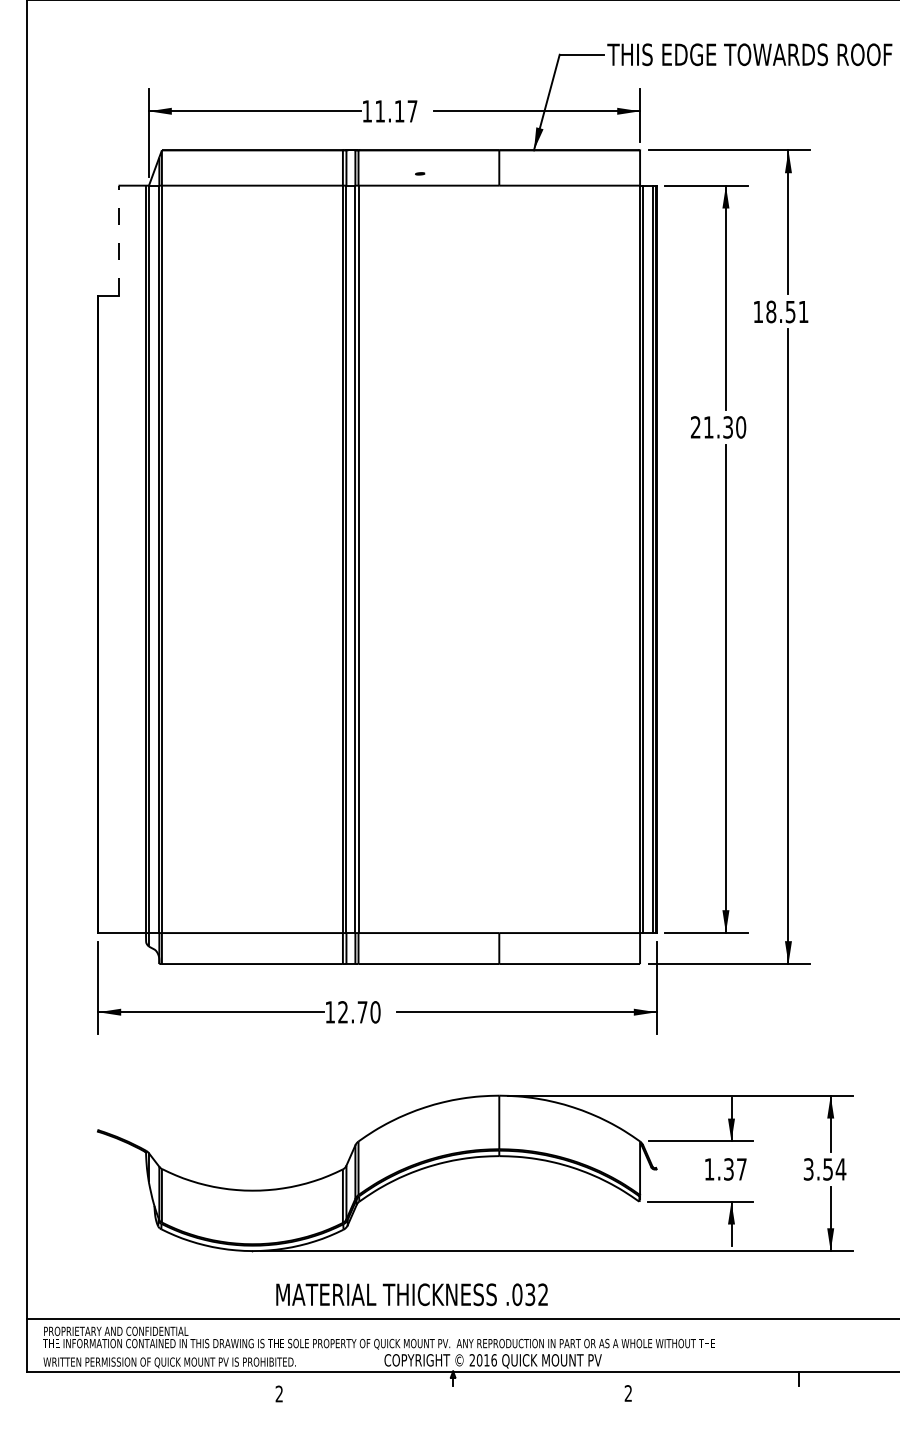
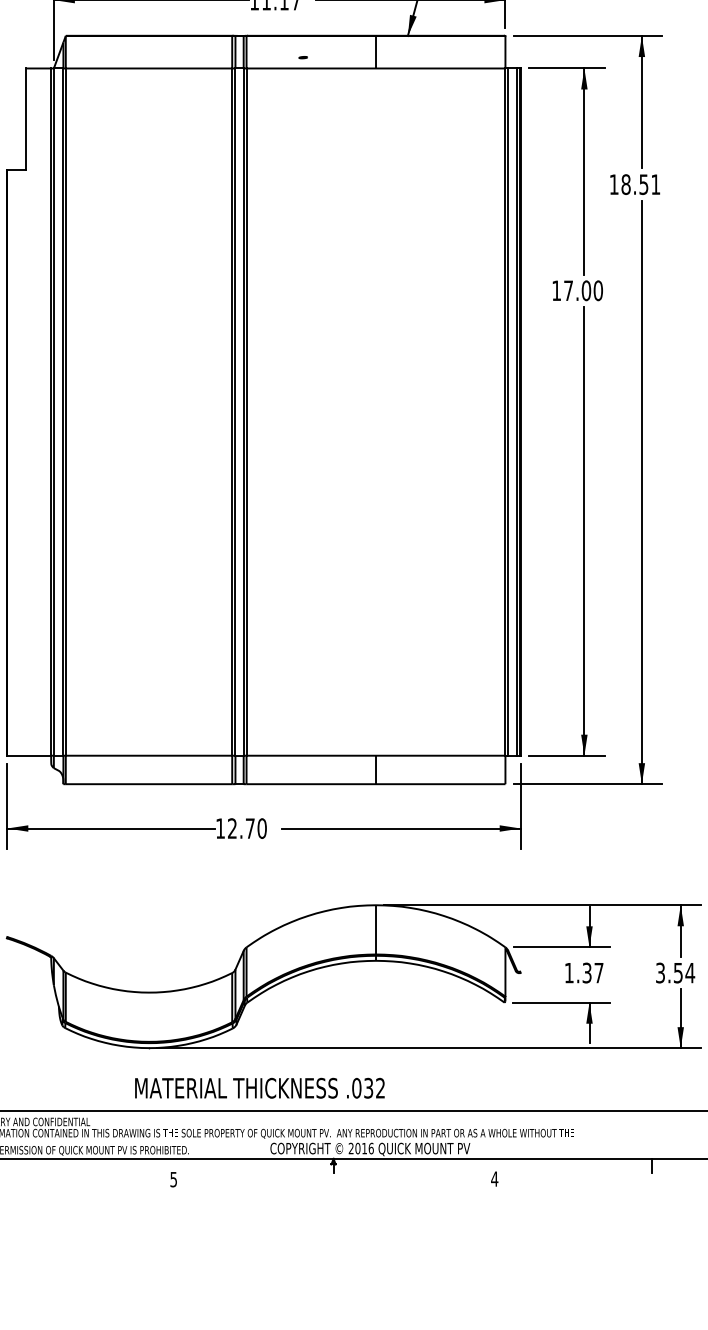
line: (118, 240) -> (25, 118), dashed -> solid
text: (711, 427) -> (571, 290), 21.30 -> 17.00
text: (411, 1294) -> (259, 1088), moved
text: (278, 1393) -> (172, 1179), 2 -> 5
text: (628, 1393) -> (494, 1179), 2 -> 4

